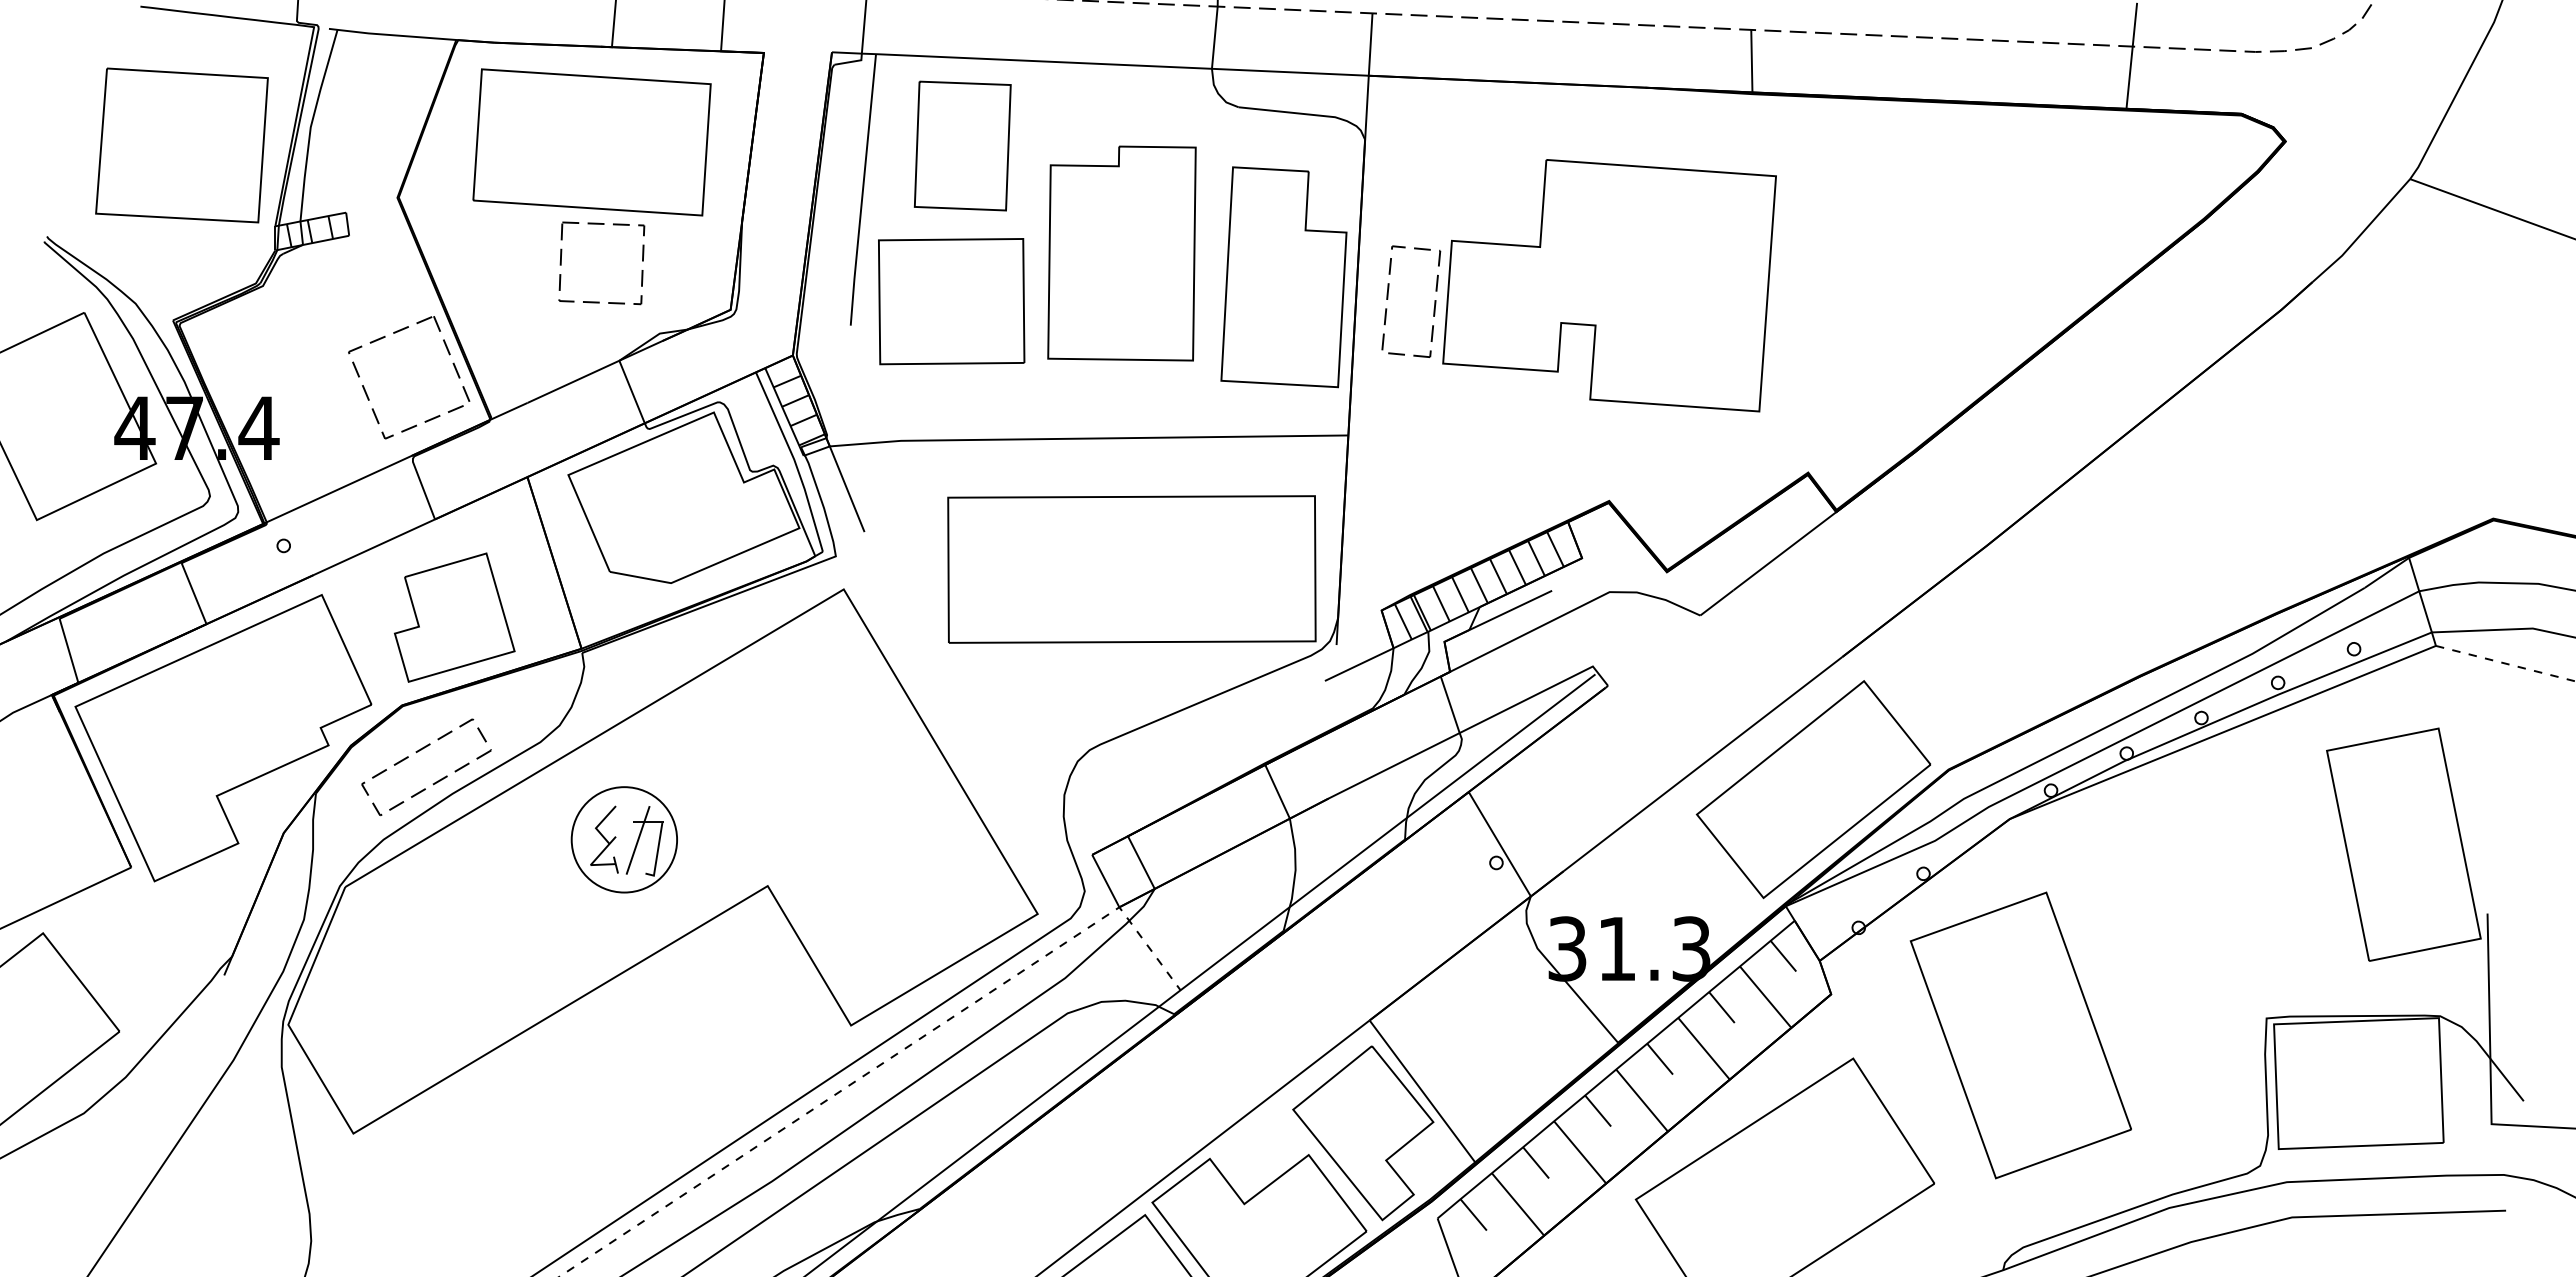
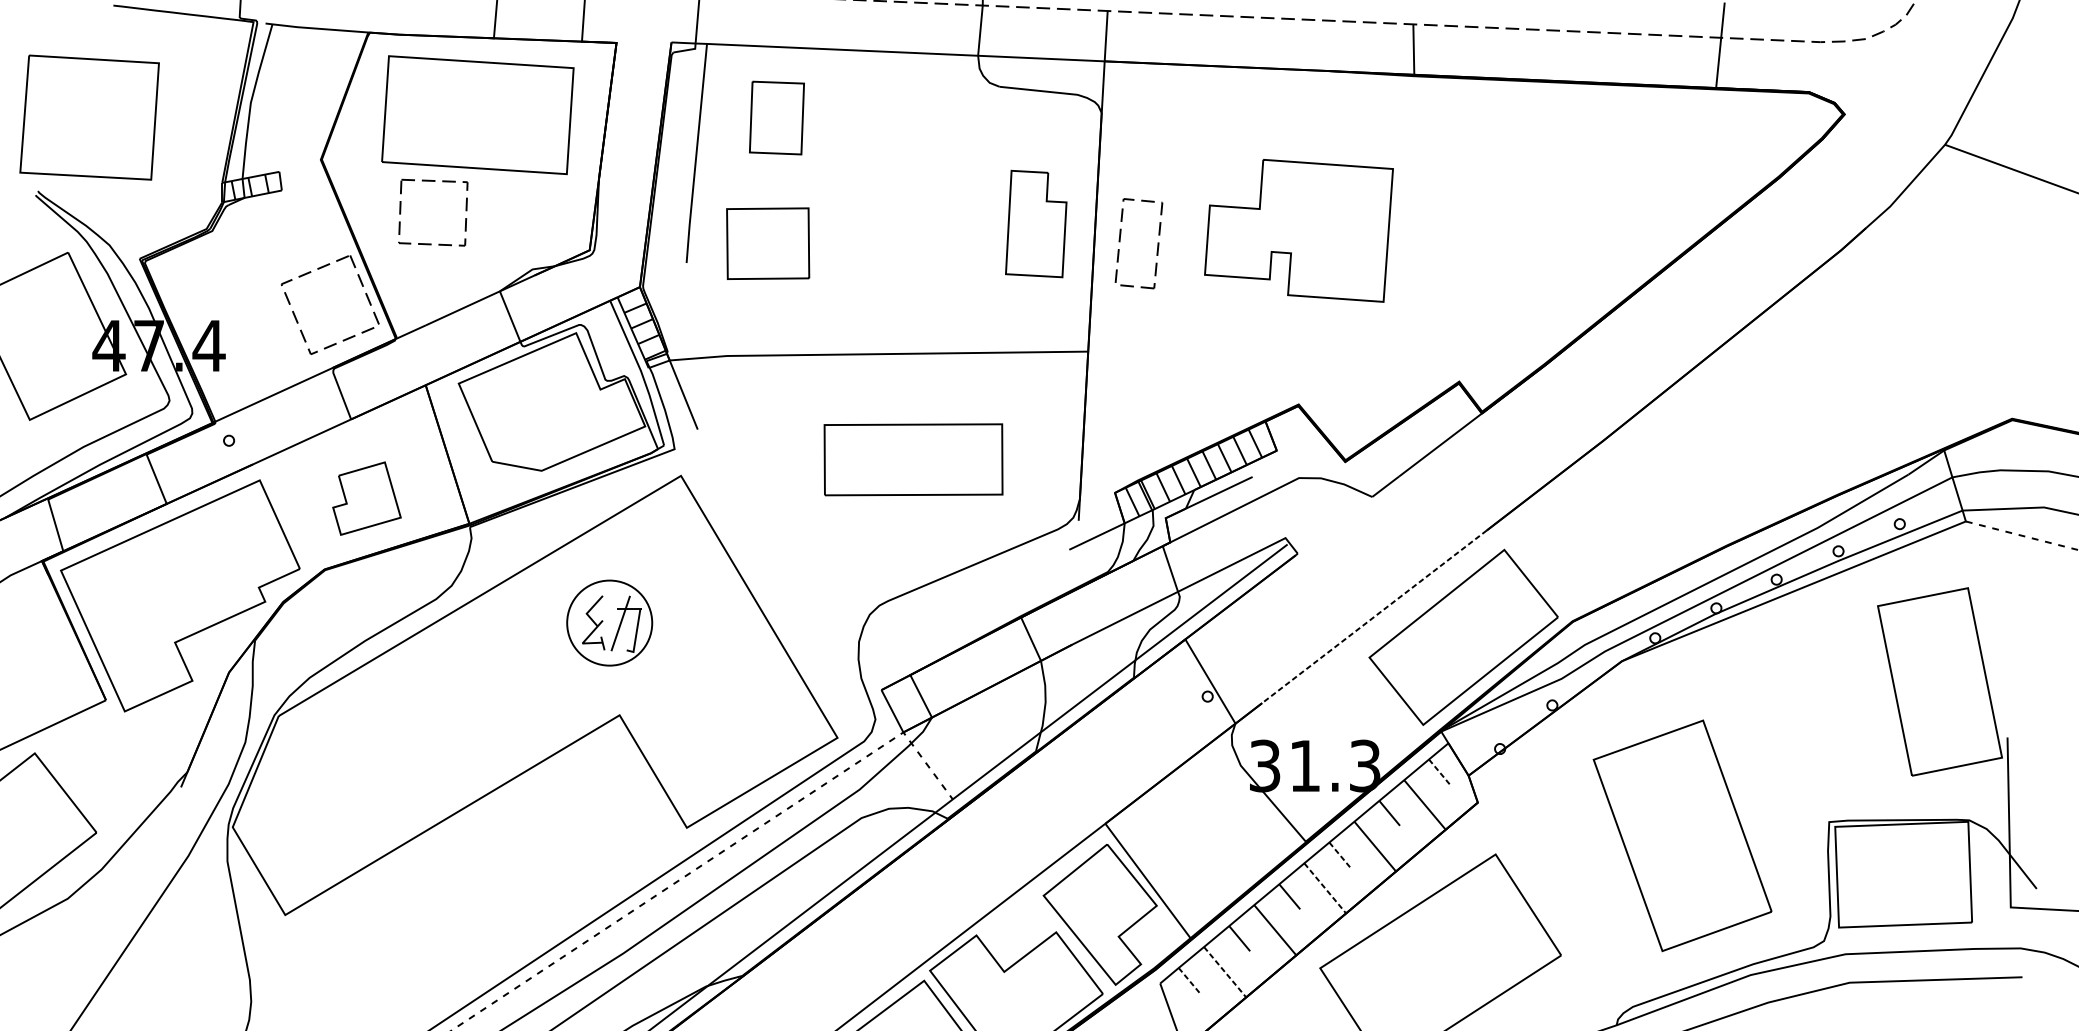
part: (181, 145) -> (89, 117), moved
part: (962, 145) -> (776, 117), size x0.7
part: (1121, 253) -> (905, 204), removed
part: (1283, 277) -> (1035, 224), size x0.6
part: (1609, 285) -> (1298, 230), size x0.7
part: (599, 301) -> (431, 243), moved
part: (951, 301) -> (767, 243), size x0.7
part: (1131, 569) -> (913, 459), size x0.6
part: (454, 617) -> (366, 498), size x0.7
part: (418, 752) -> (337, 607), removed
line: (1703, 764) -> (1374, 617), solid -> dashed
part: (623, 839) -> (608, 622), moved
line: (1783, 956) -> (1439, 772), solid -> dashed
part: (2020, 1035) -> (1682, 835), moved
line: (1660, 1059) -> (1340, 855), solid -> dashed
line: (1642, 1100) -> (1325, 888), solid -> dashed
line: (1518, 1204) -> (1225, 972), solid -> dashed
line: (1474, 1215) -> (1190, 981), solid -> dashed

